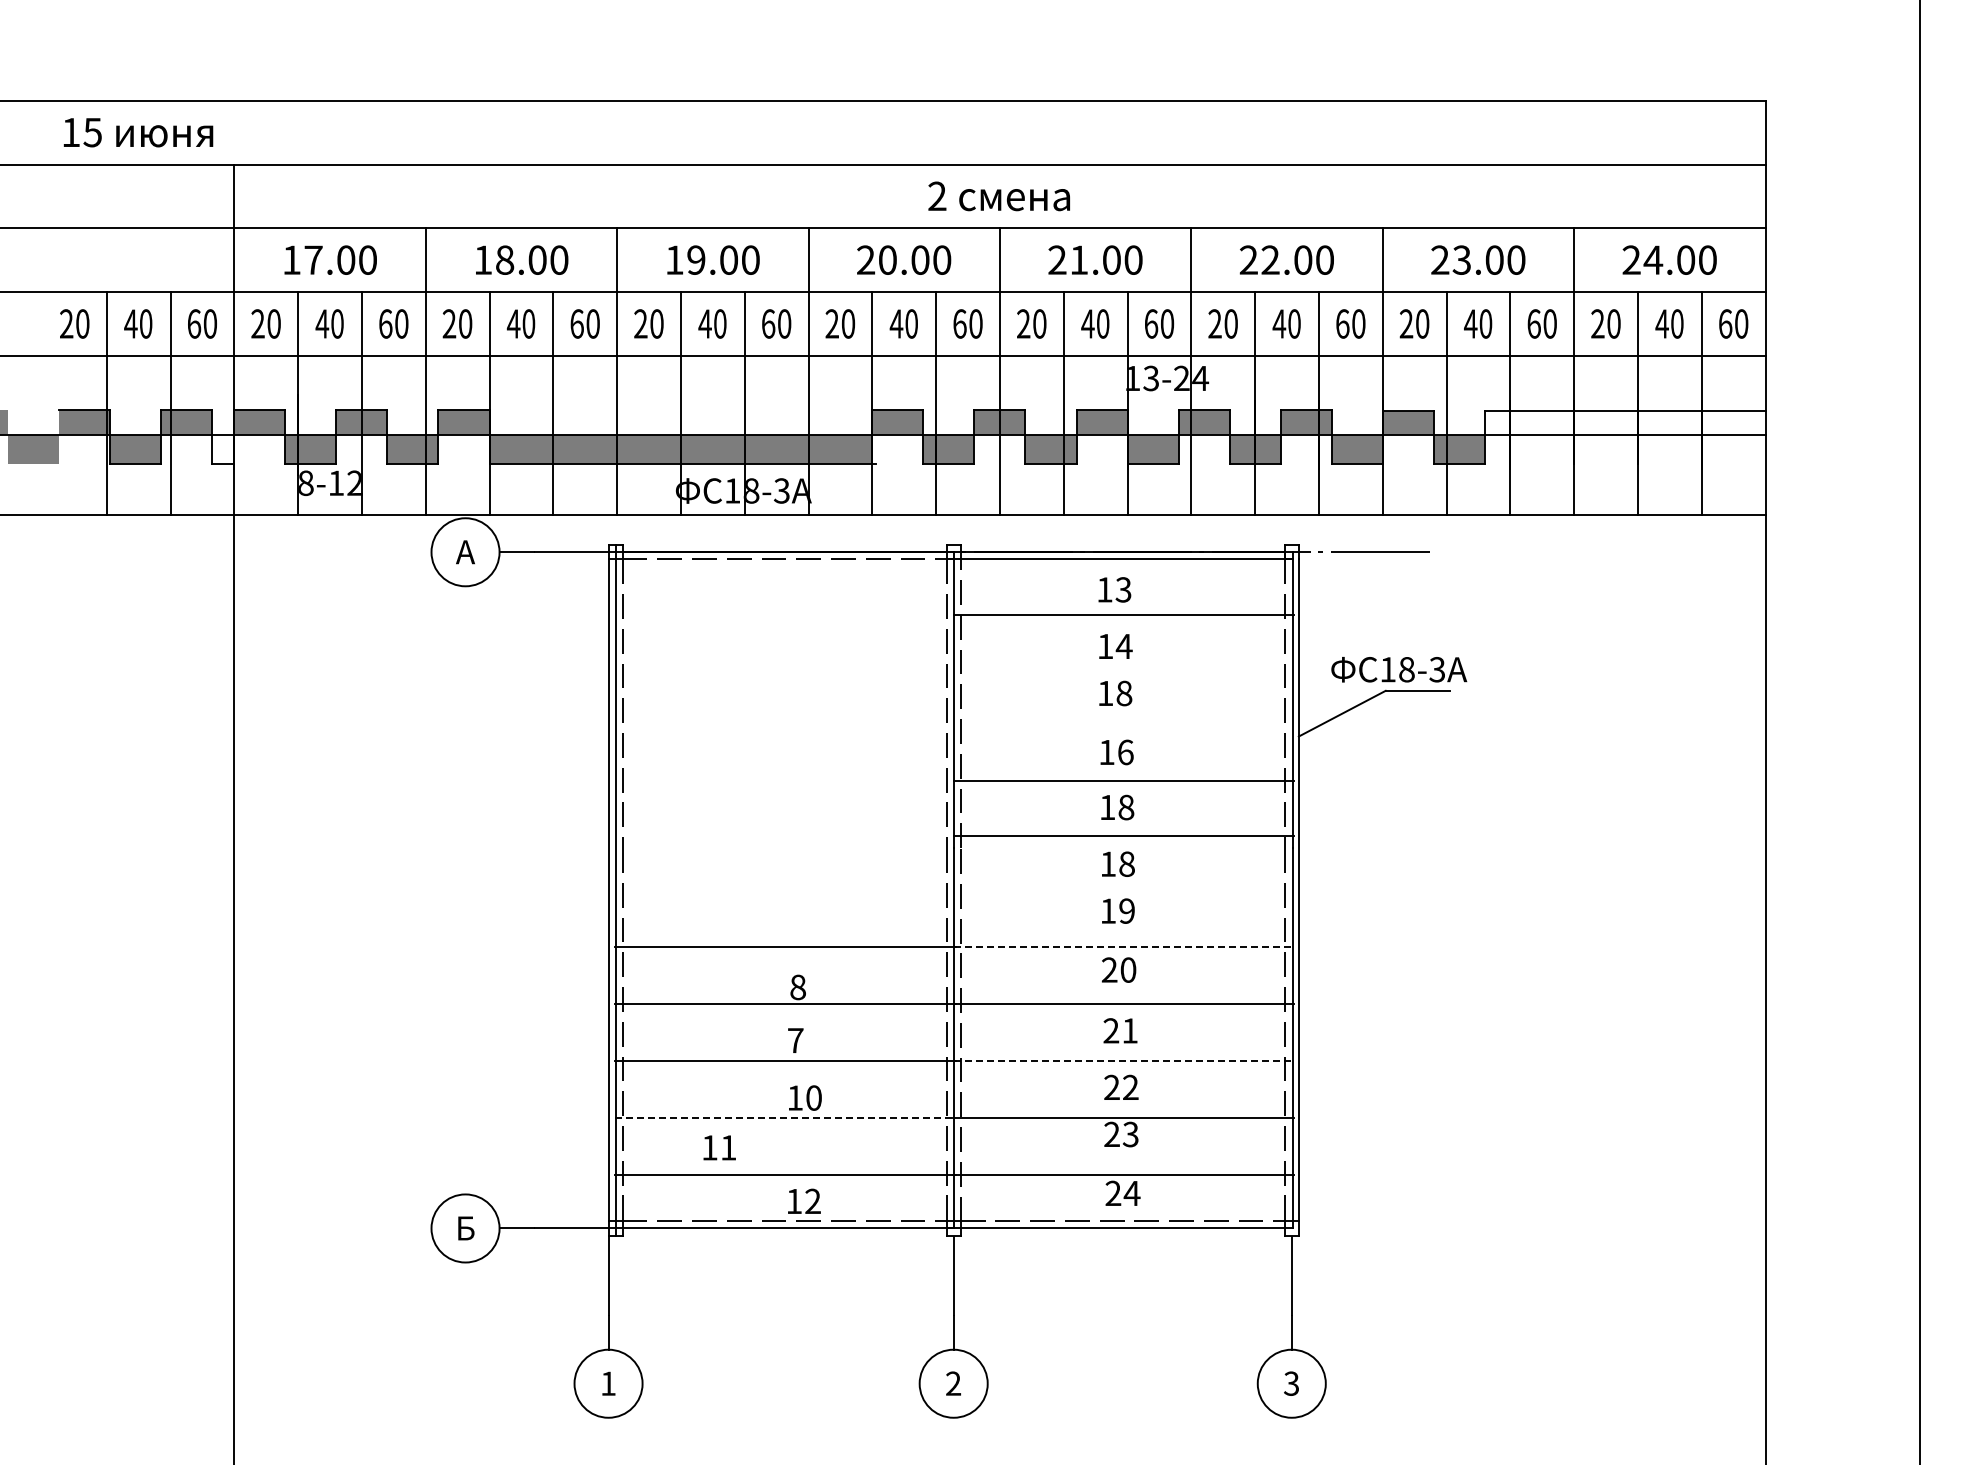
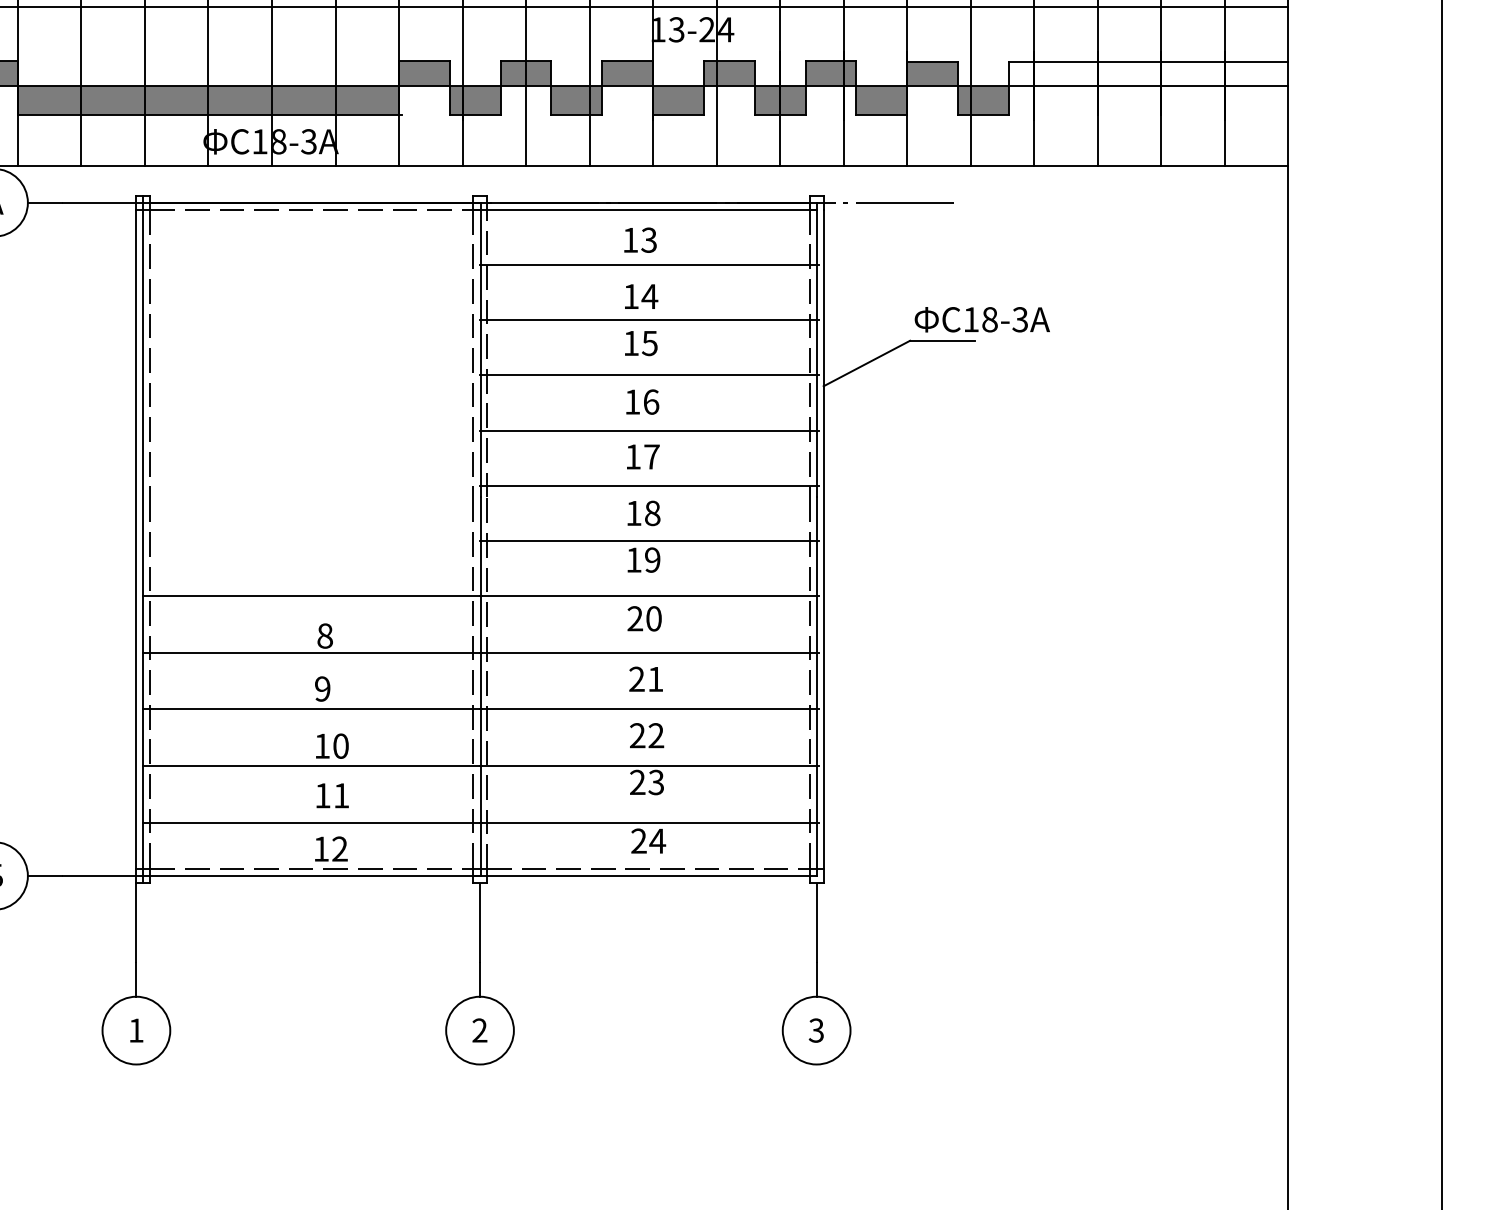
text: (1399, 669) -> (982, 319), moved
line: (1123, 670) -> (649, 320), added
text: (1124, 693) -> (650, 343), 18 -> 15
line: (1123, 725) -> (649, 375), added
text: (1126, 807) -> (652, 456), 18 -> 17
line: (1123, 891) -> (649, 540), added
line: (1124, 947) -> (650, 596), dashed -> solid
text: (795, 1040) -> (322, 688), 7 -> 9
line: (1124, 1061) -> (650, 709), dashed -> solid
line: (786, 1118) -> (313, 766), dashed -> solid
text: (719, 1147) -> (332, 795), moved

